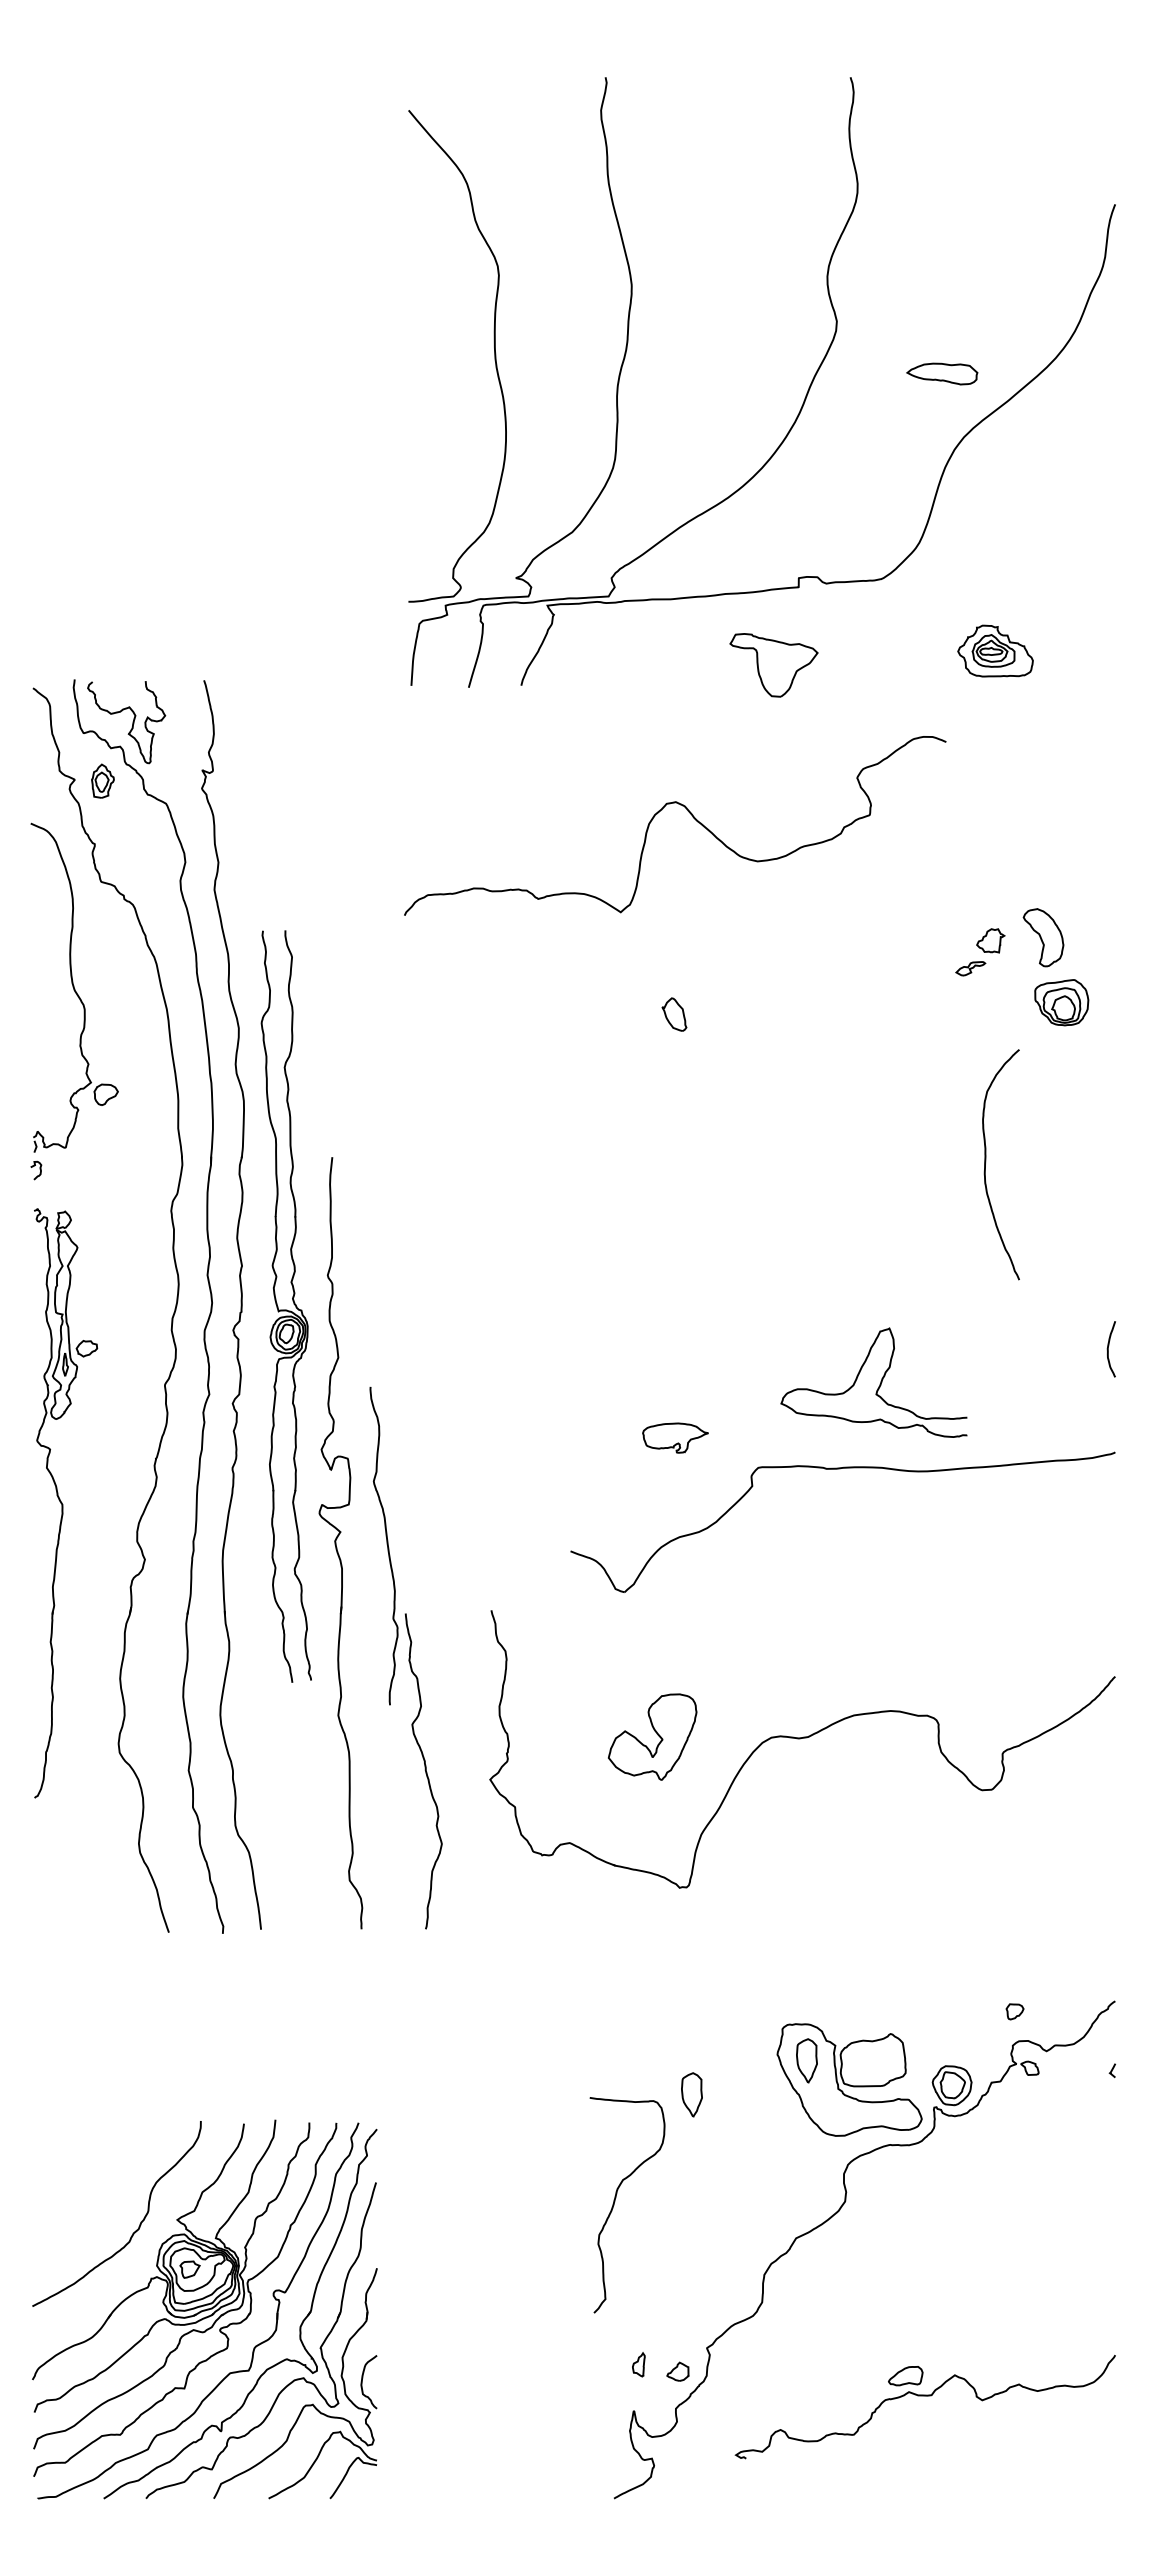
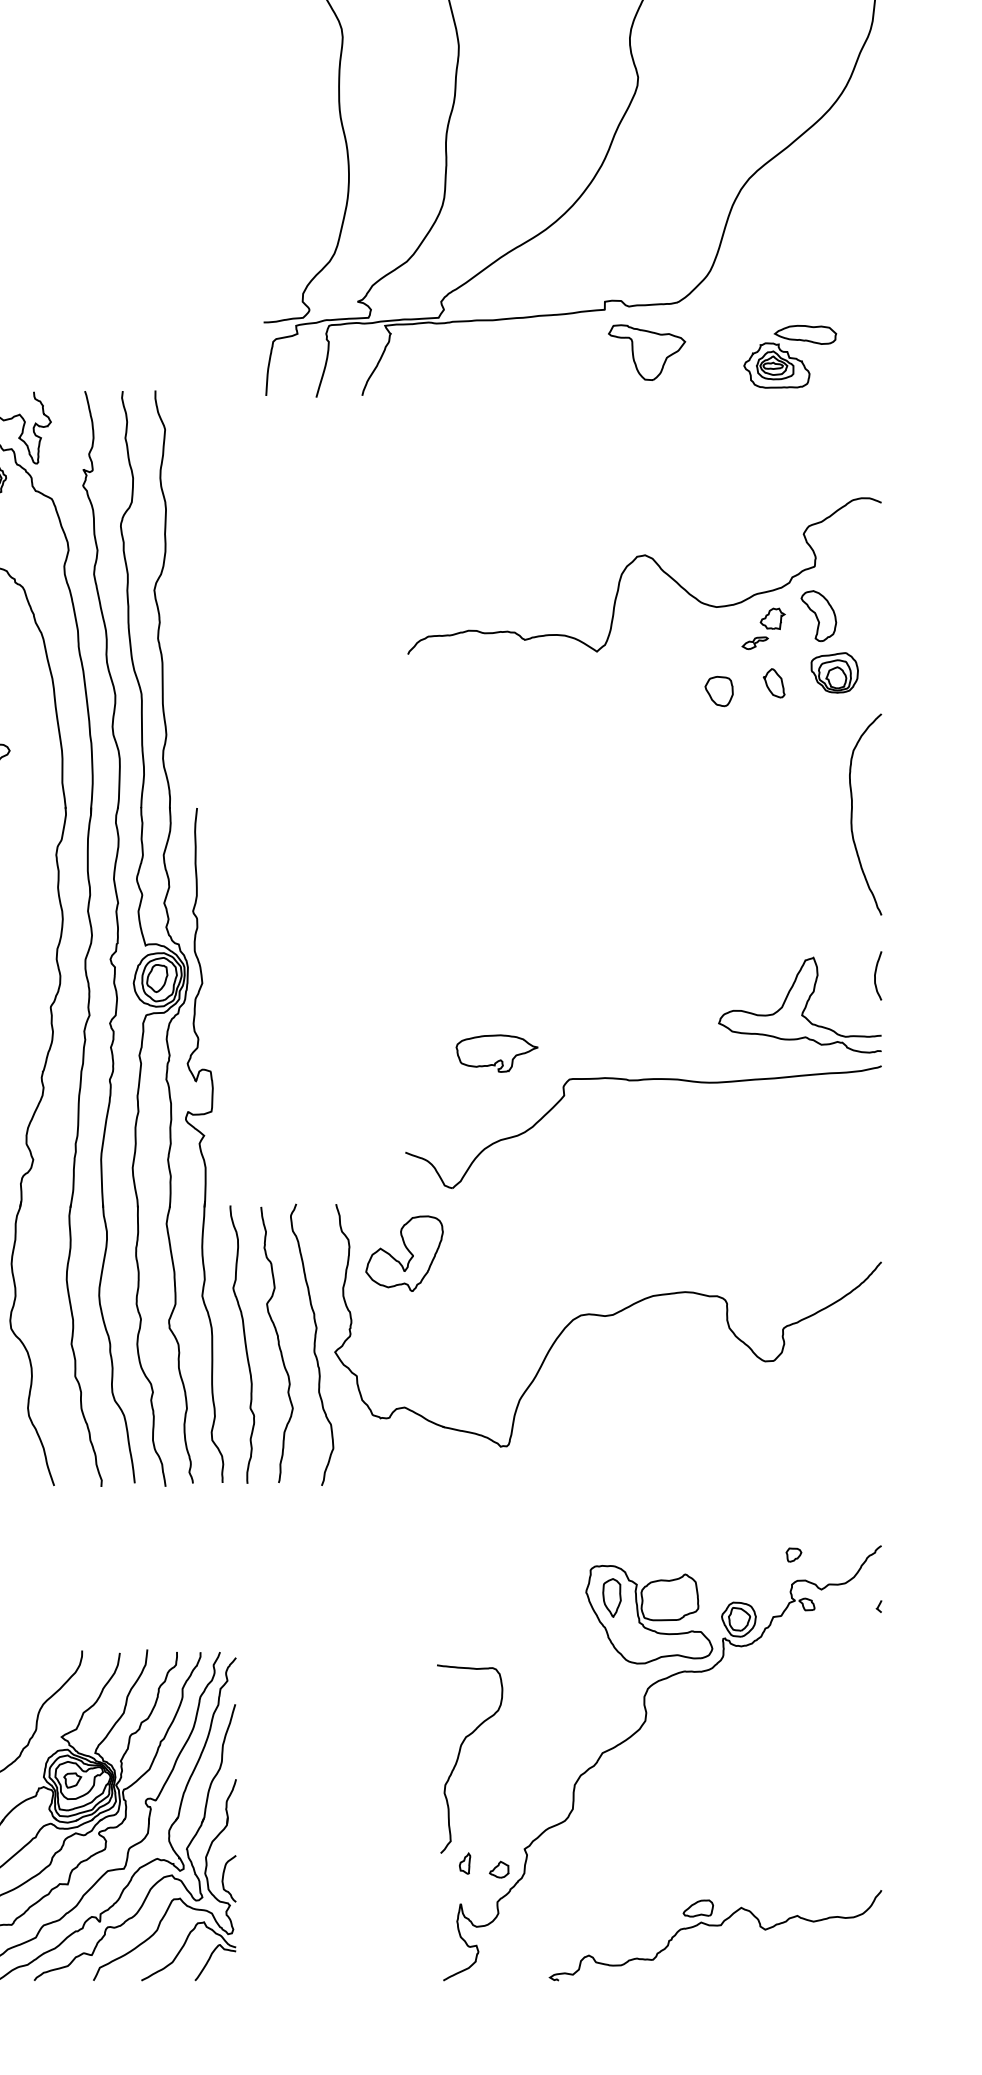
part: (942, 373) -> (805, 334), moved
part: (773, 665) -> (646, 352), moved
curve: (688, 812) -> (656, 564), moved
part: (674, 1014) -> (774, 683), moved
part: (929, 1023) -> (719, 691), added
curve: (986, 1162) -> (852, 812), moved
part: (286, 1306) -> (157, 938), size x1.67
curve: (879, 1384) -> (804, 1006), moved
part: (675, 1437) -> (497, 1053), size x1.43
curve: (386, 1544) -> (244, 1343), moved
part: (652, 1736) -> (404, 1253), moved
curve: (465, 1773) -> (313, 1346), added
part: (691, 2094) -> (511, 1627), removed
curve: (615, 2201) -> (459, 1755), moved
part: (924, 2396) -> (714, 1926), moved

